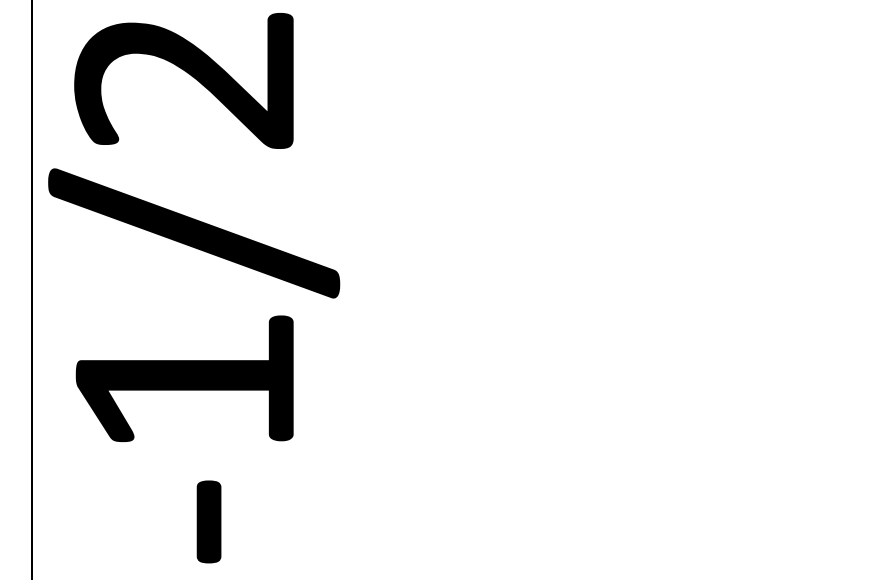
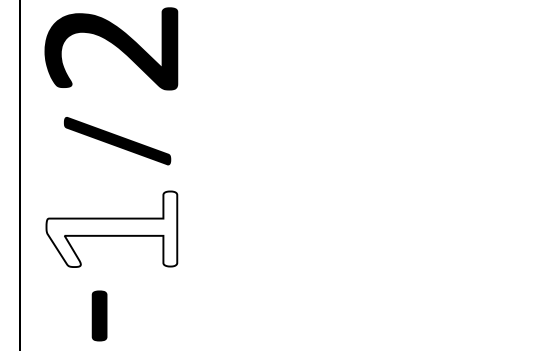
part: (194, 232) -> (117, 140), size x0.6
fill: (184, 379) -> (111, 229), removed
part: (208, 521) -> (99, 315), moved

